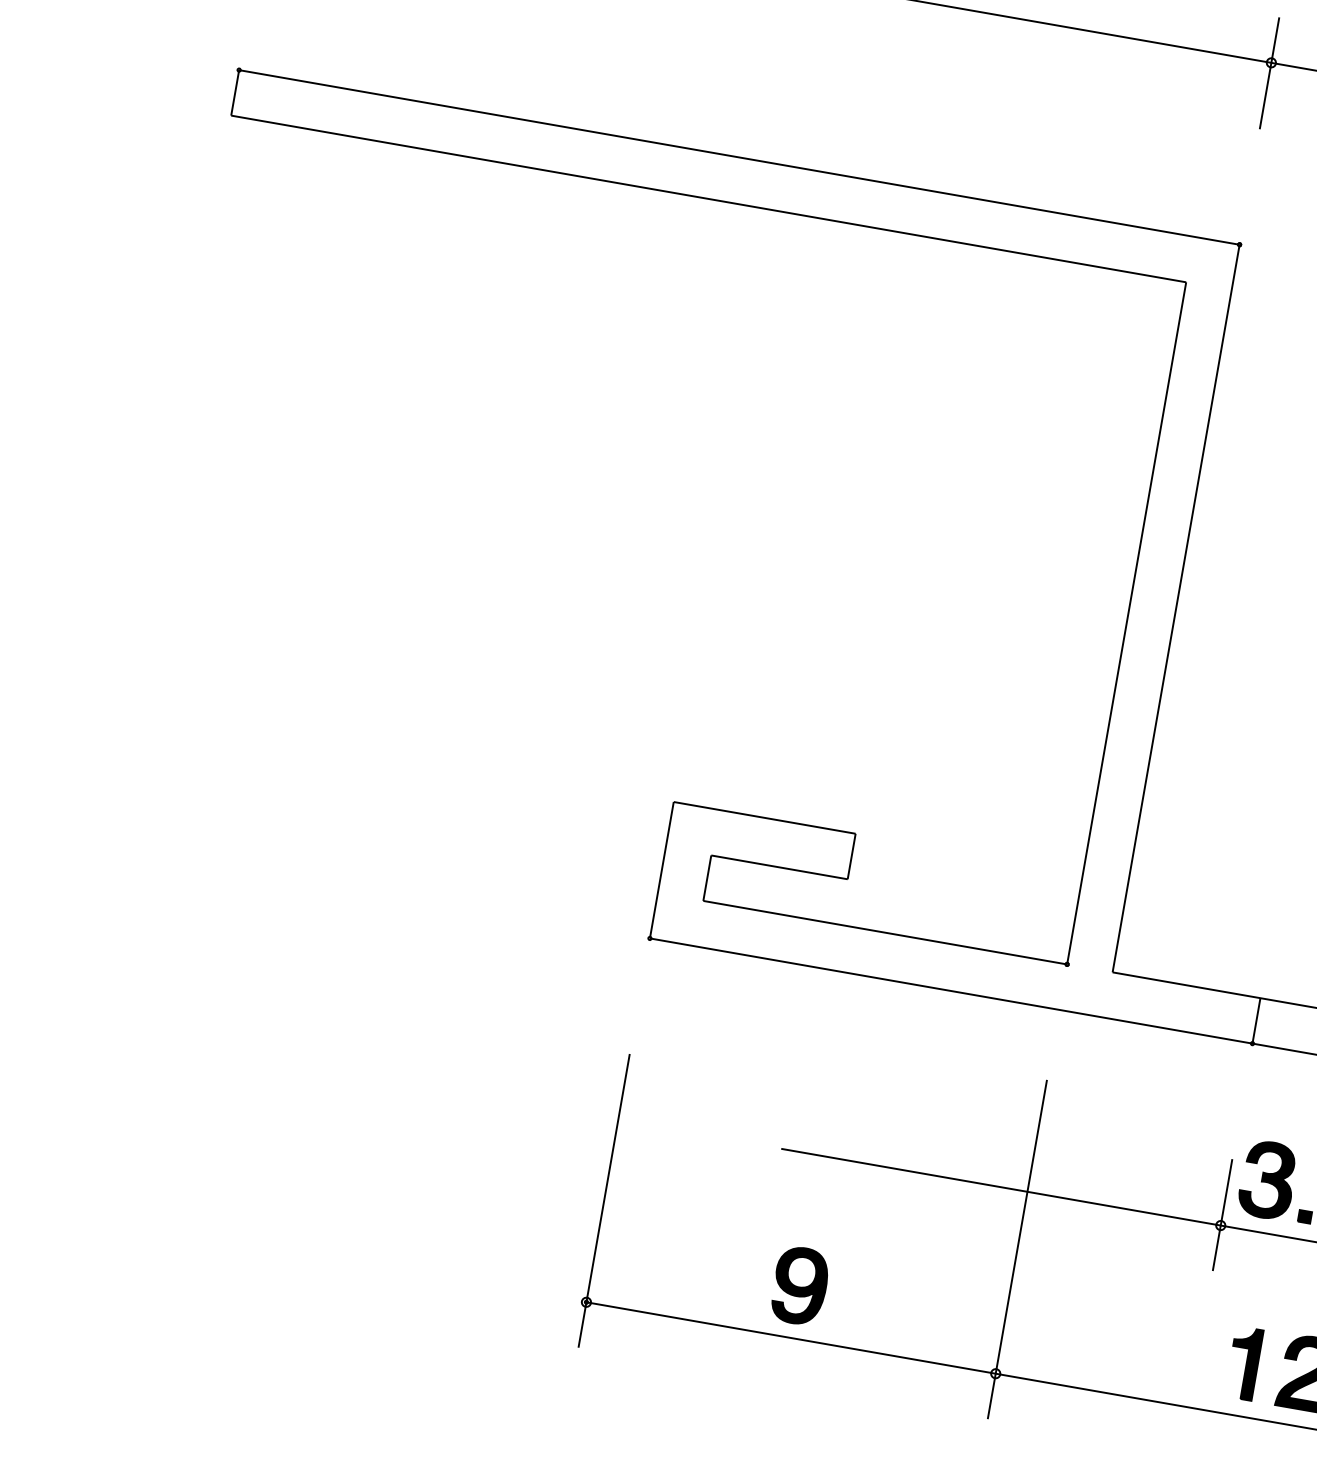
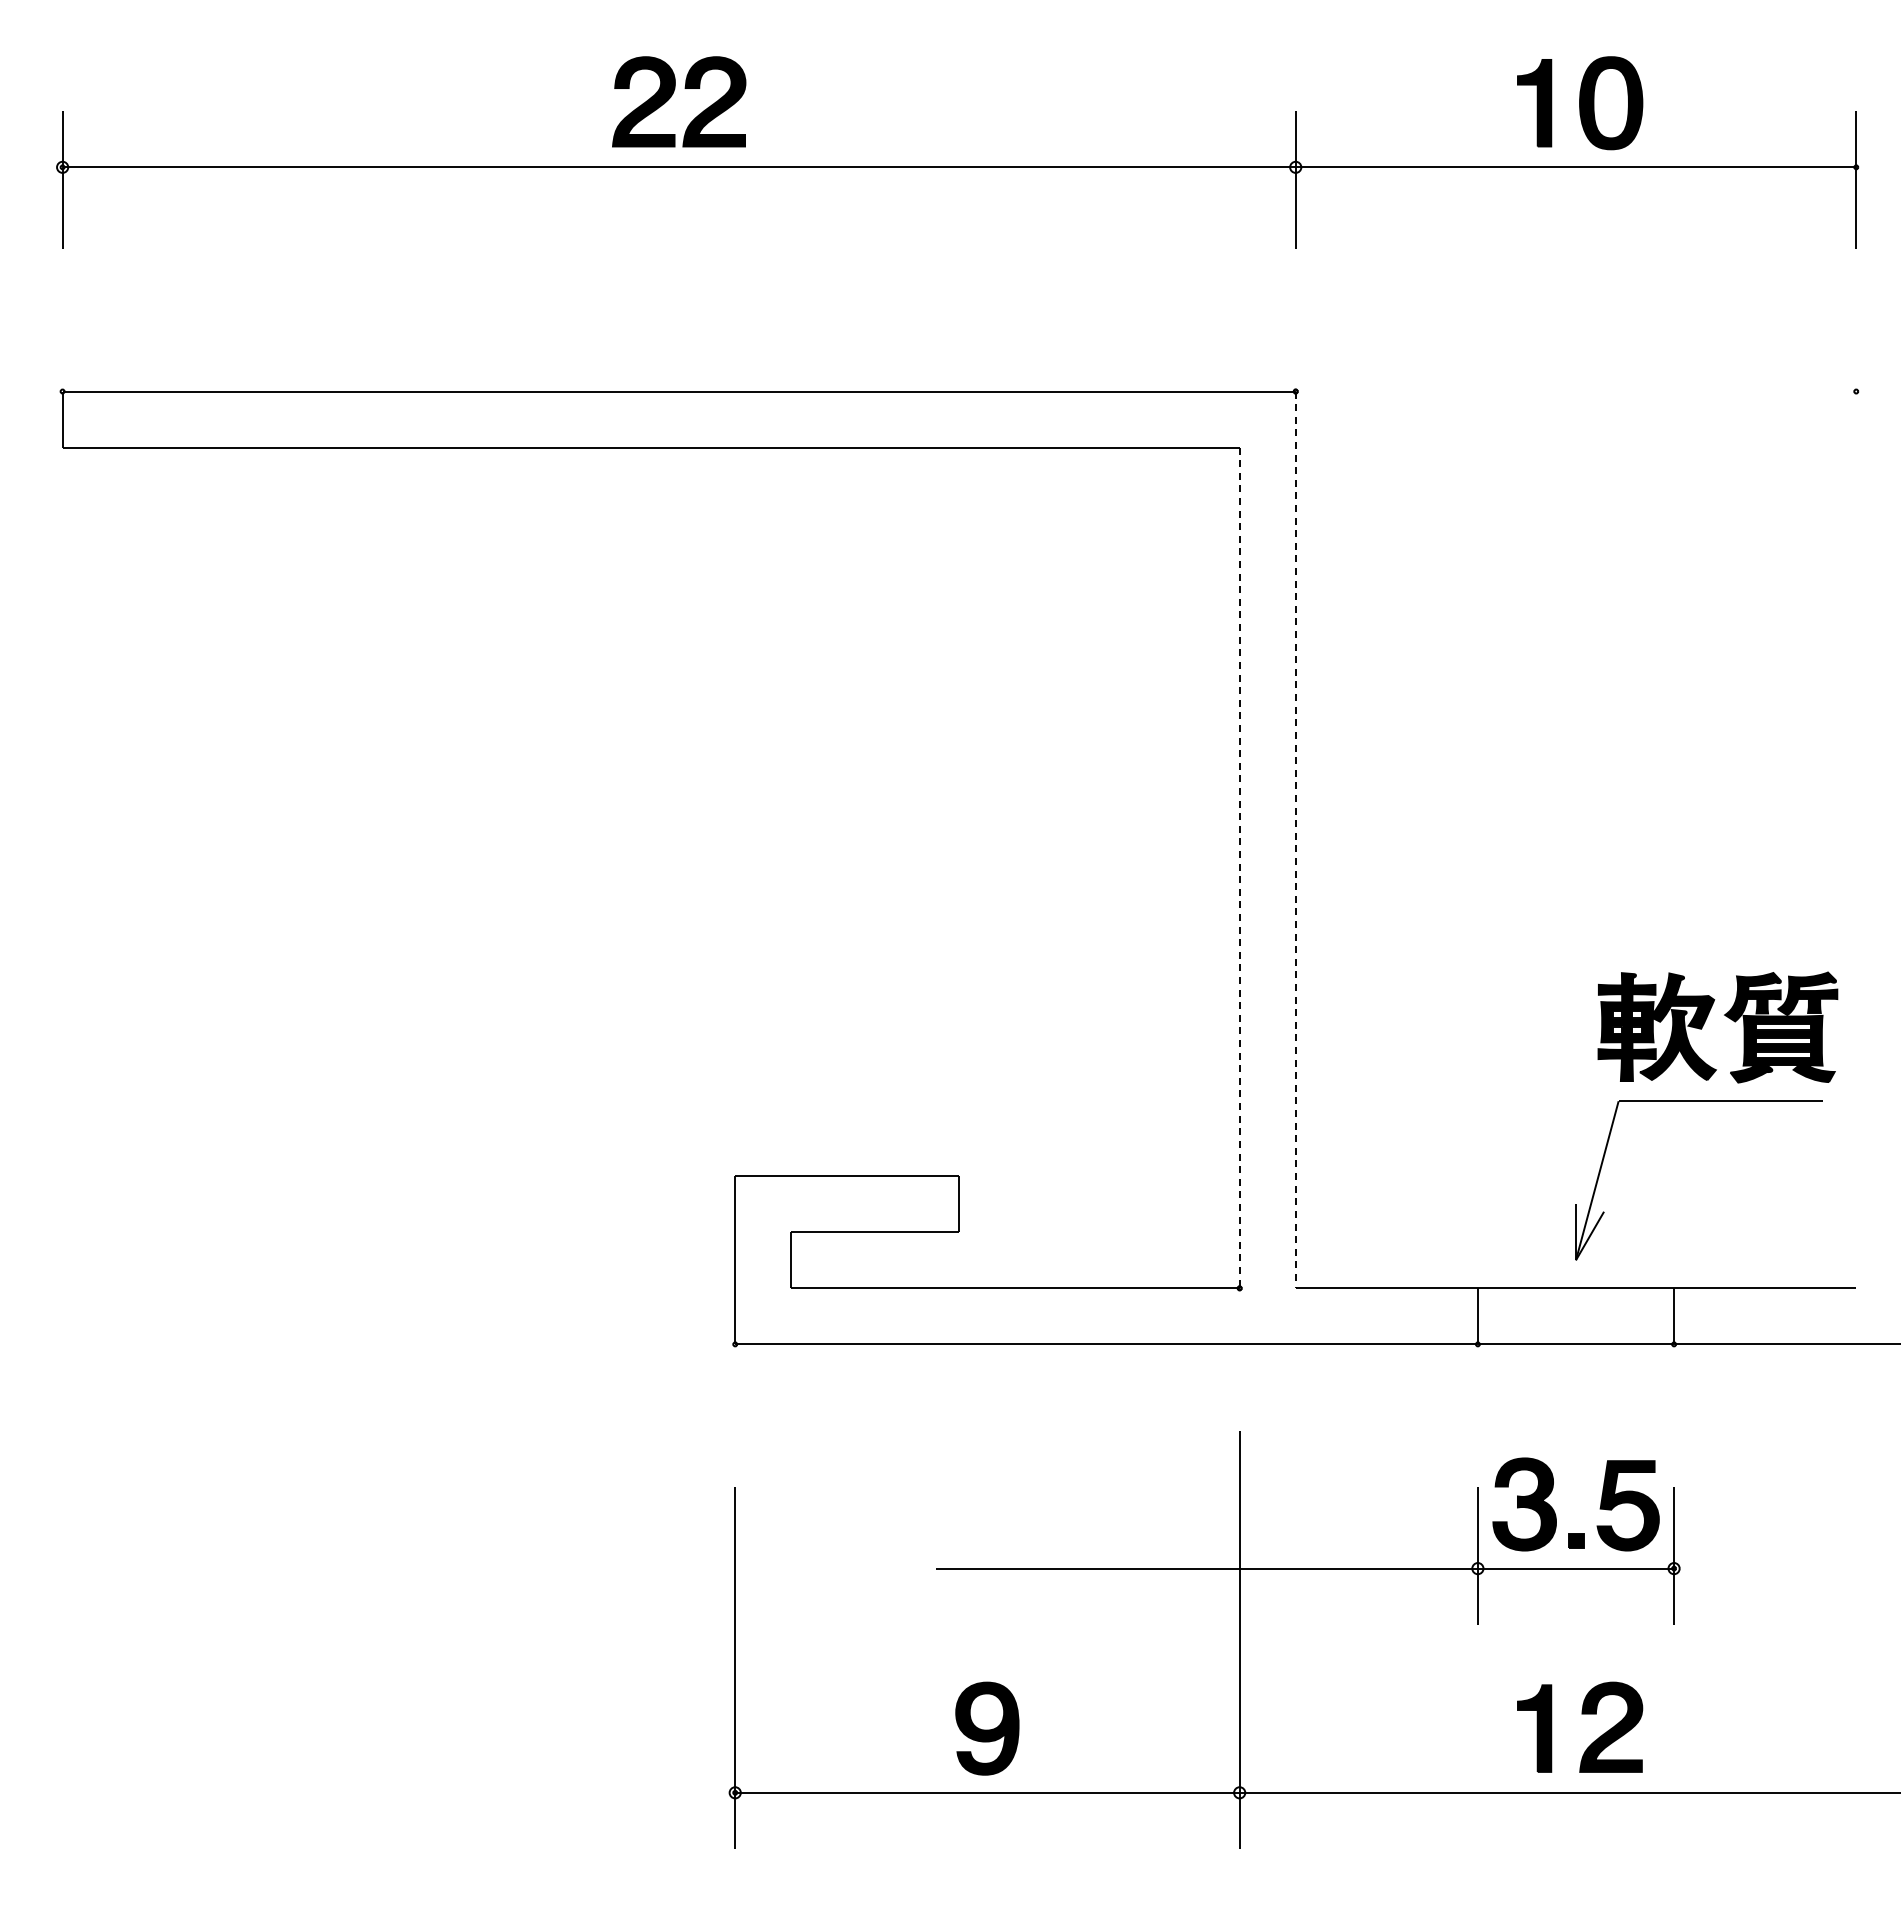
line: (1175, 608) -> (1295, 840), solid -> dashed
line: (1126, 623) -> (1239, 868), solid -> dashed

